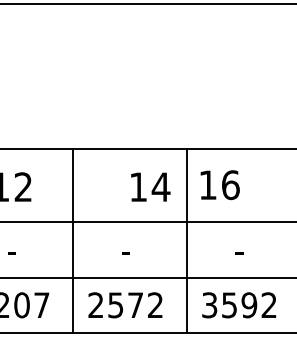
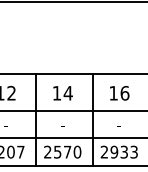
text: (219, 185) -> (119, 93), moved
text: (149, 187) -> (62, 93), moved
text: (155, 303) -> (77, 151), 2572 -> 2570
text: (237, 303) -> (118, 151), 3592 -> 2933

